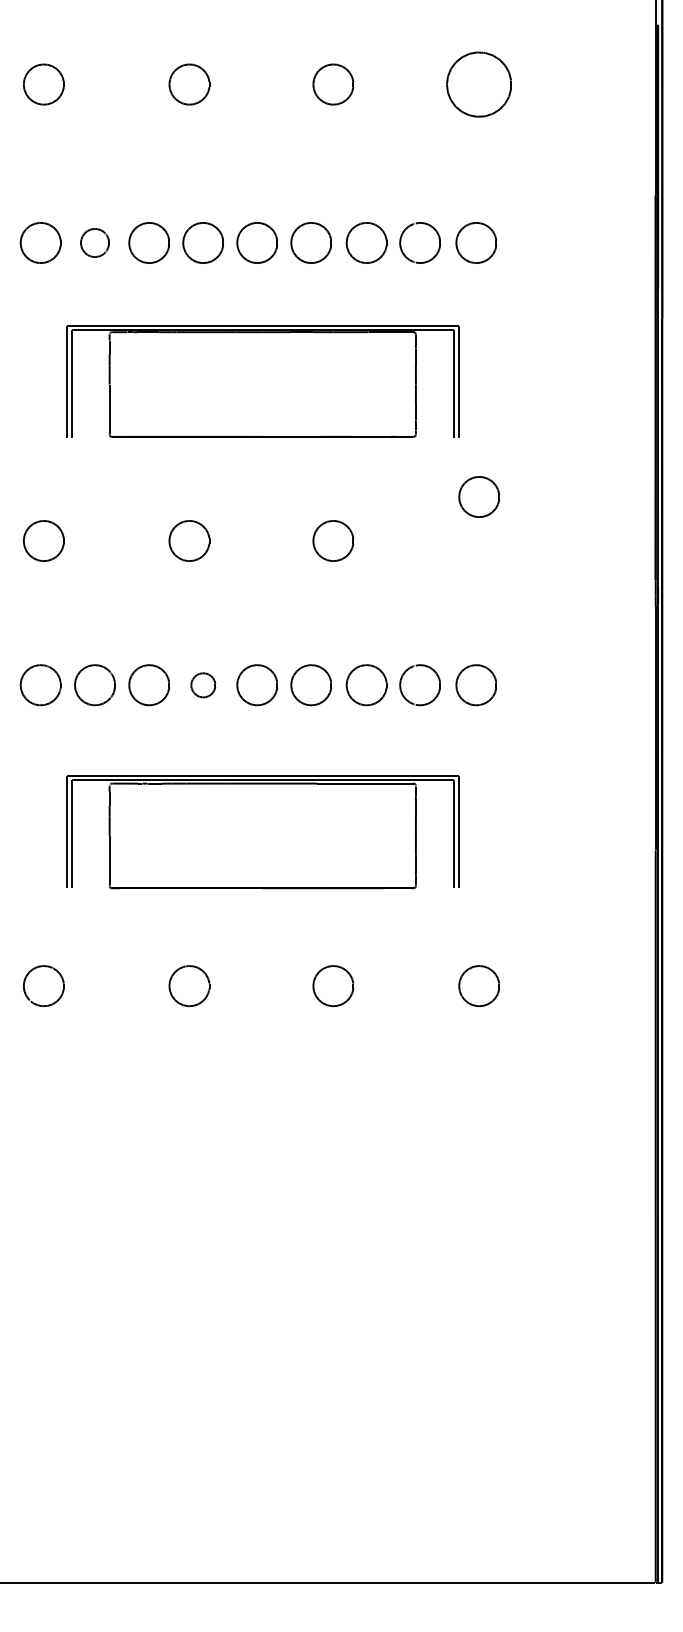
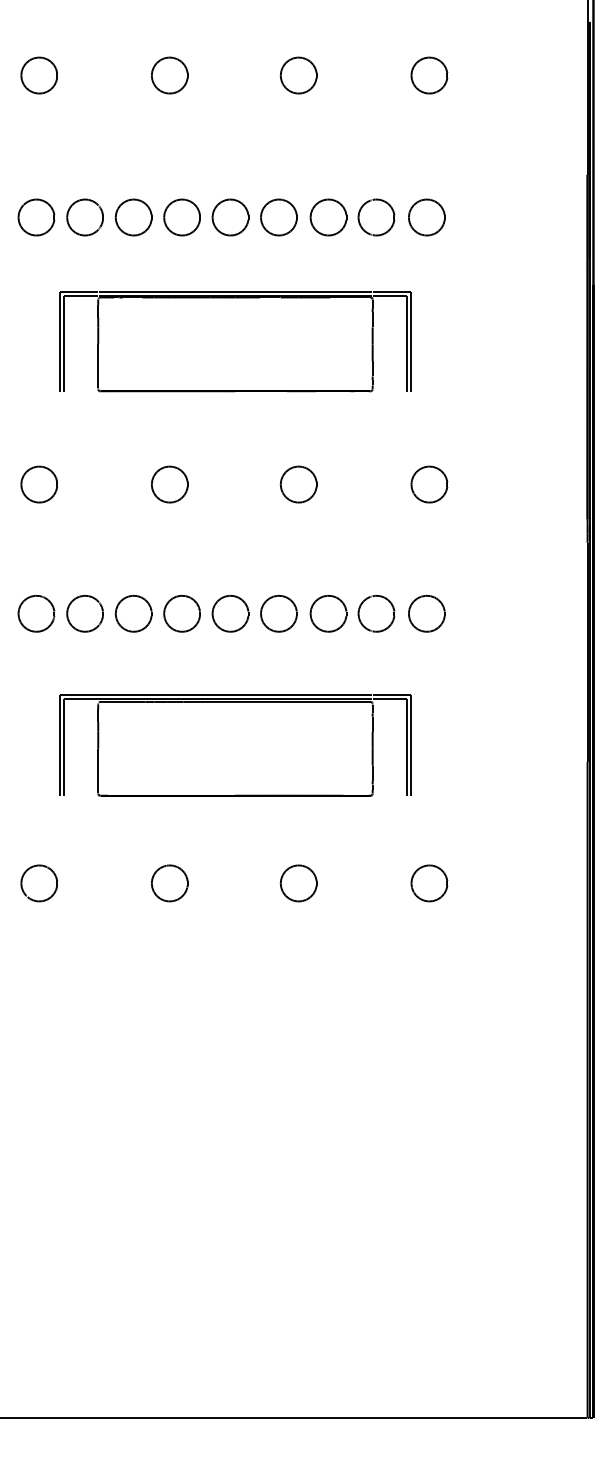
part: (479, 84) -> (429, 75), size x0.62
part: (94, 242) -> (84, 217), size x1.43
part: (478, 496) -> (428, 484), moved
part: (203, 685) -> (182, 614), size x1.67

